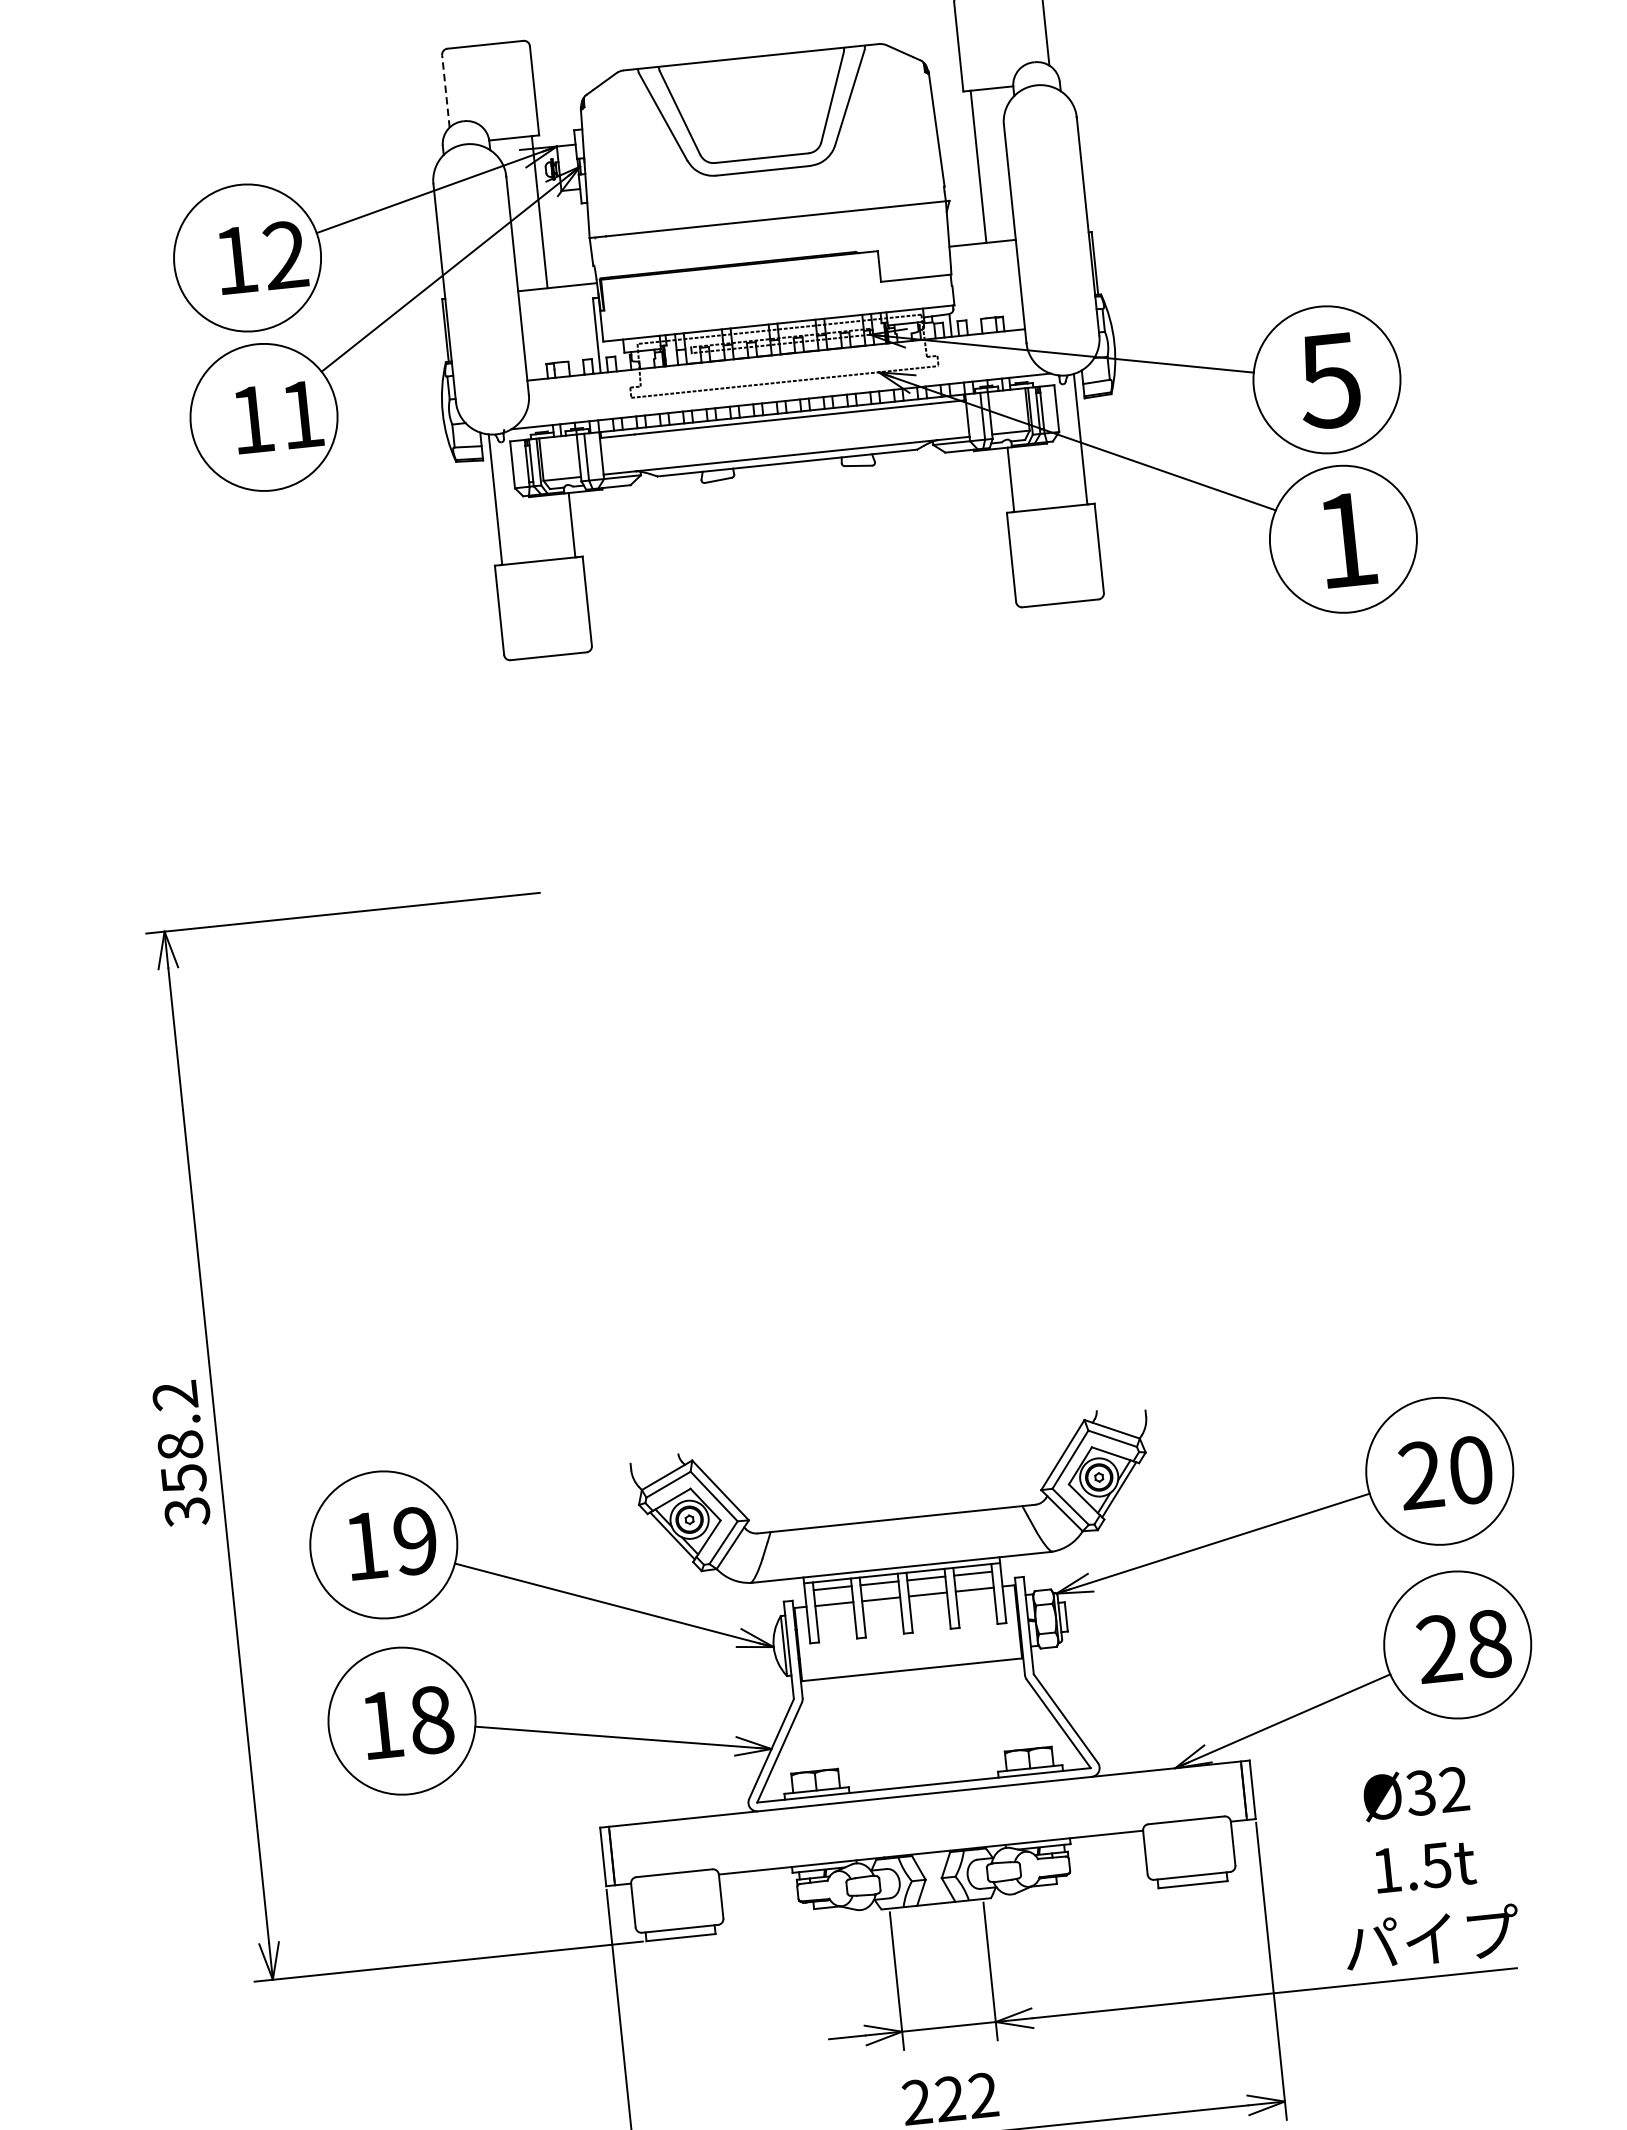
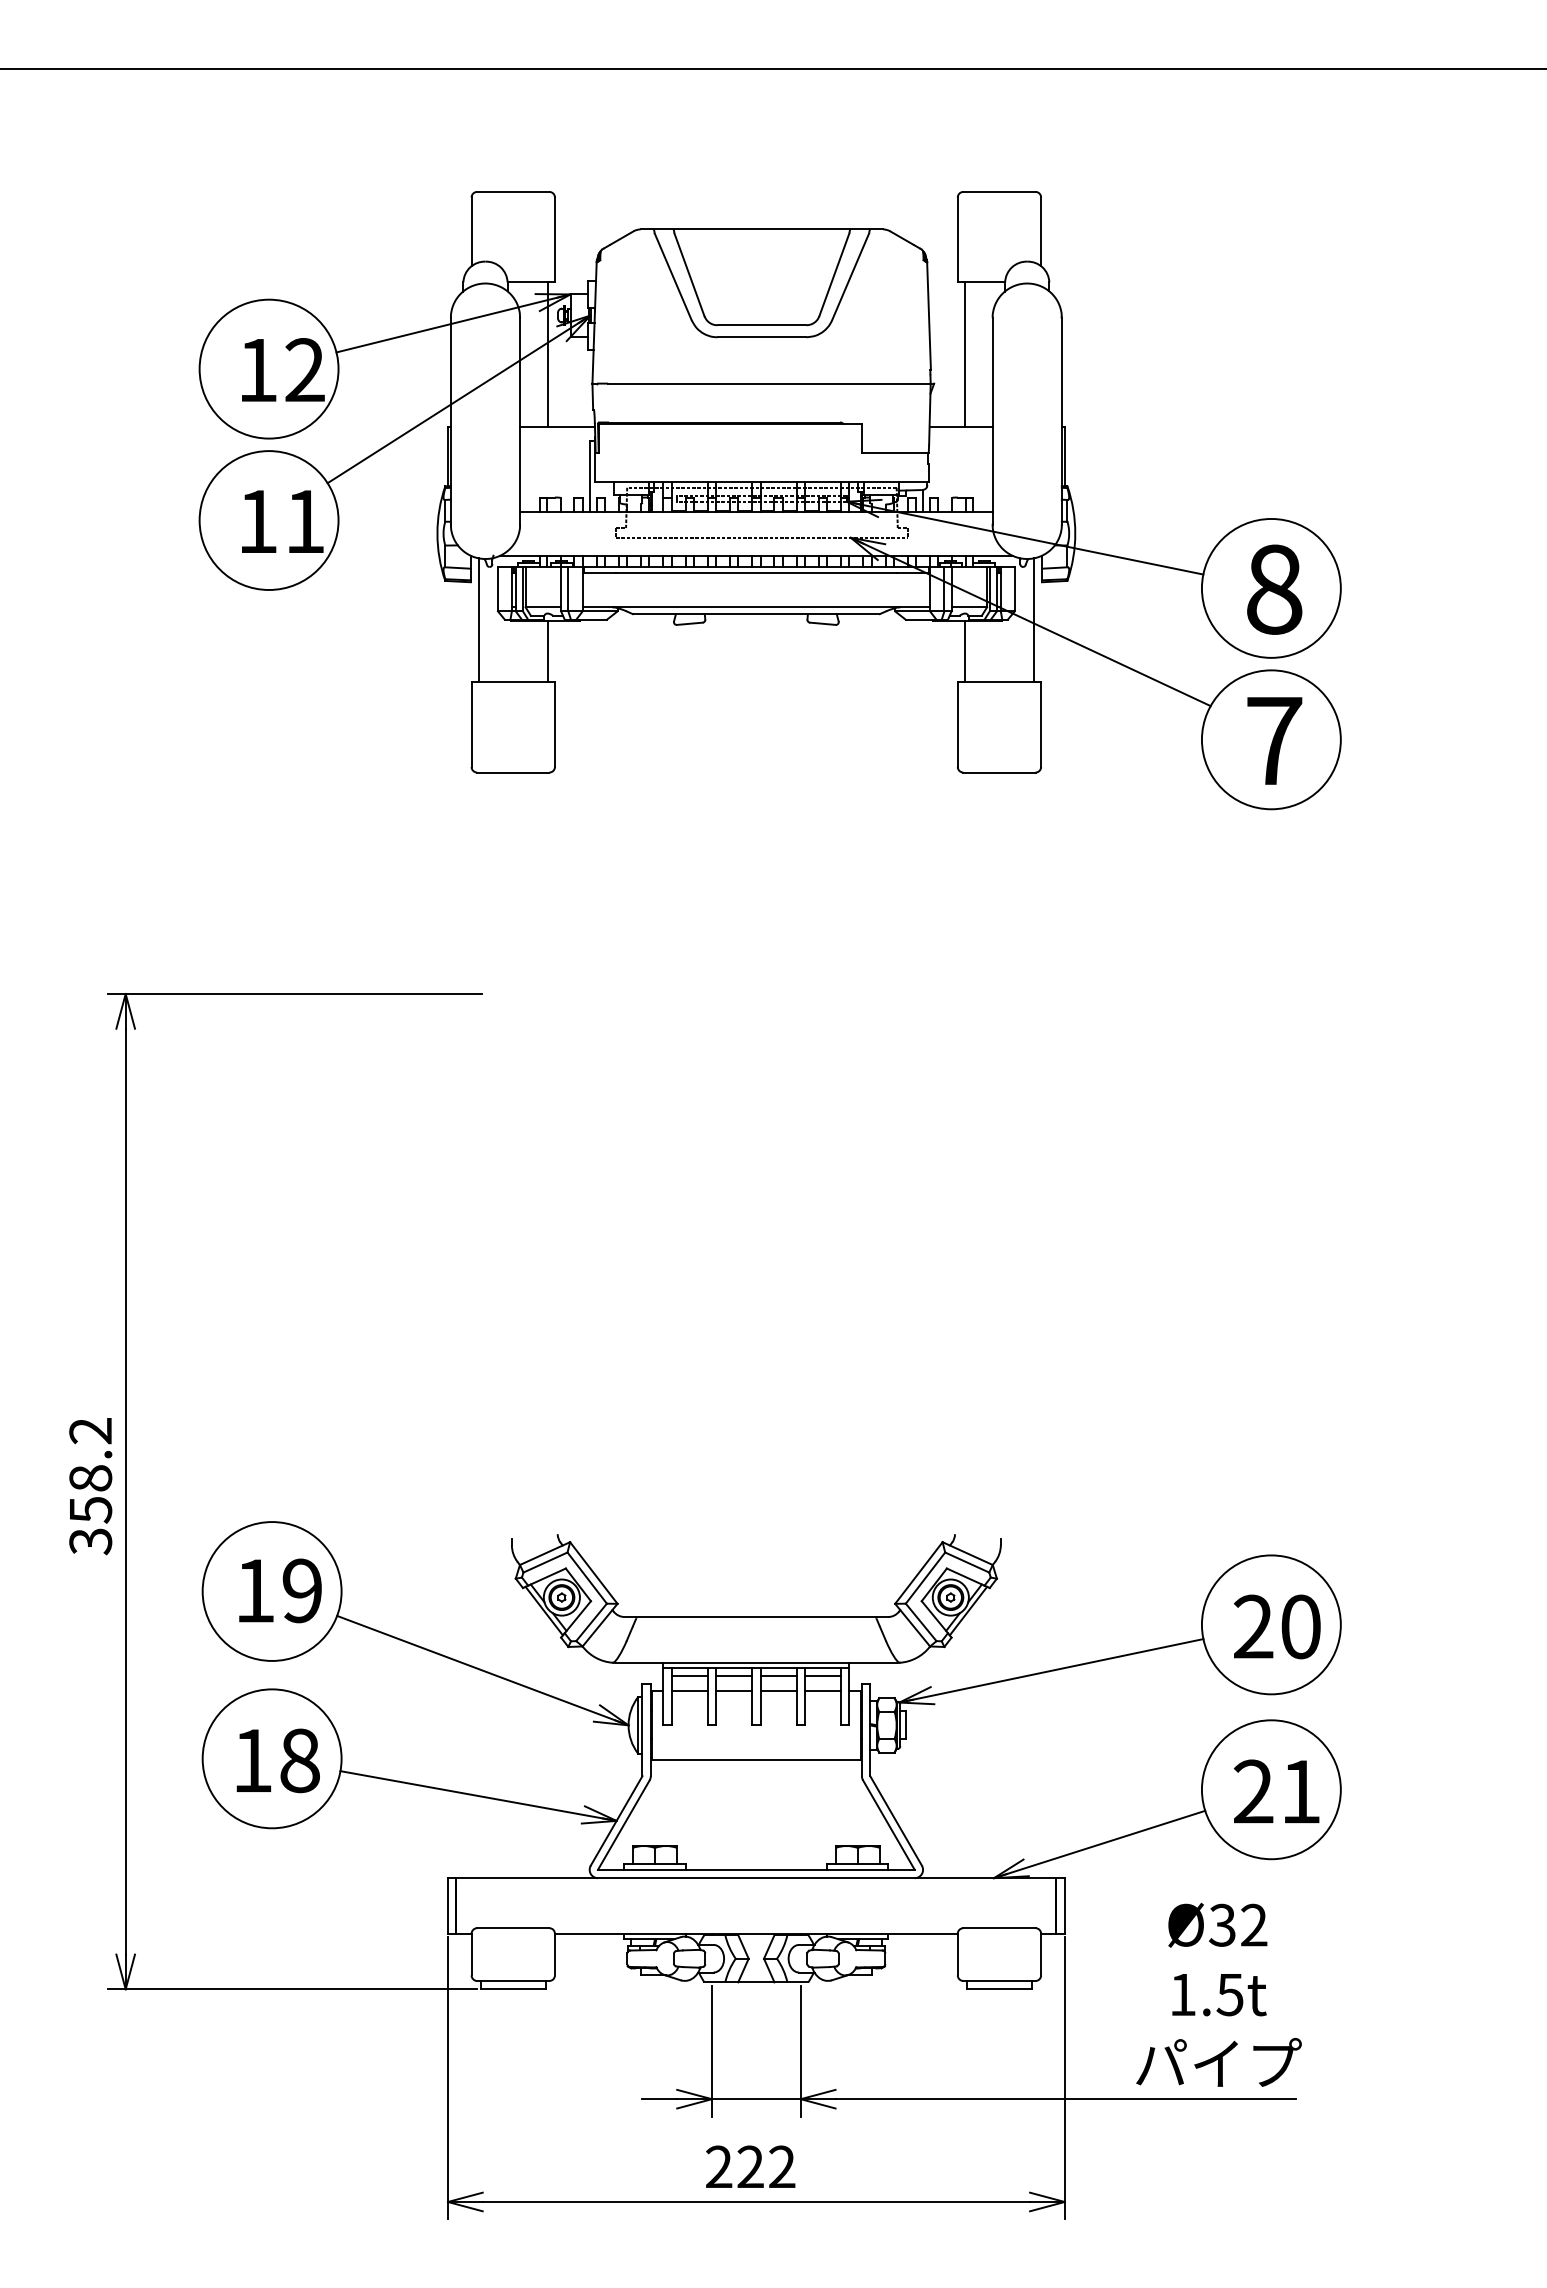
line: (445, 91) -> (471, 231), dashed -> solid
text: (1329, 380) -> (1273, 589), 5 -> 8
text: (1346, 539) -> (1274, 740), 1 -> 7
text: (1488, 1643) -> (1300, 1791), 28 -> 21

